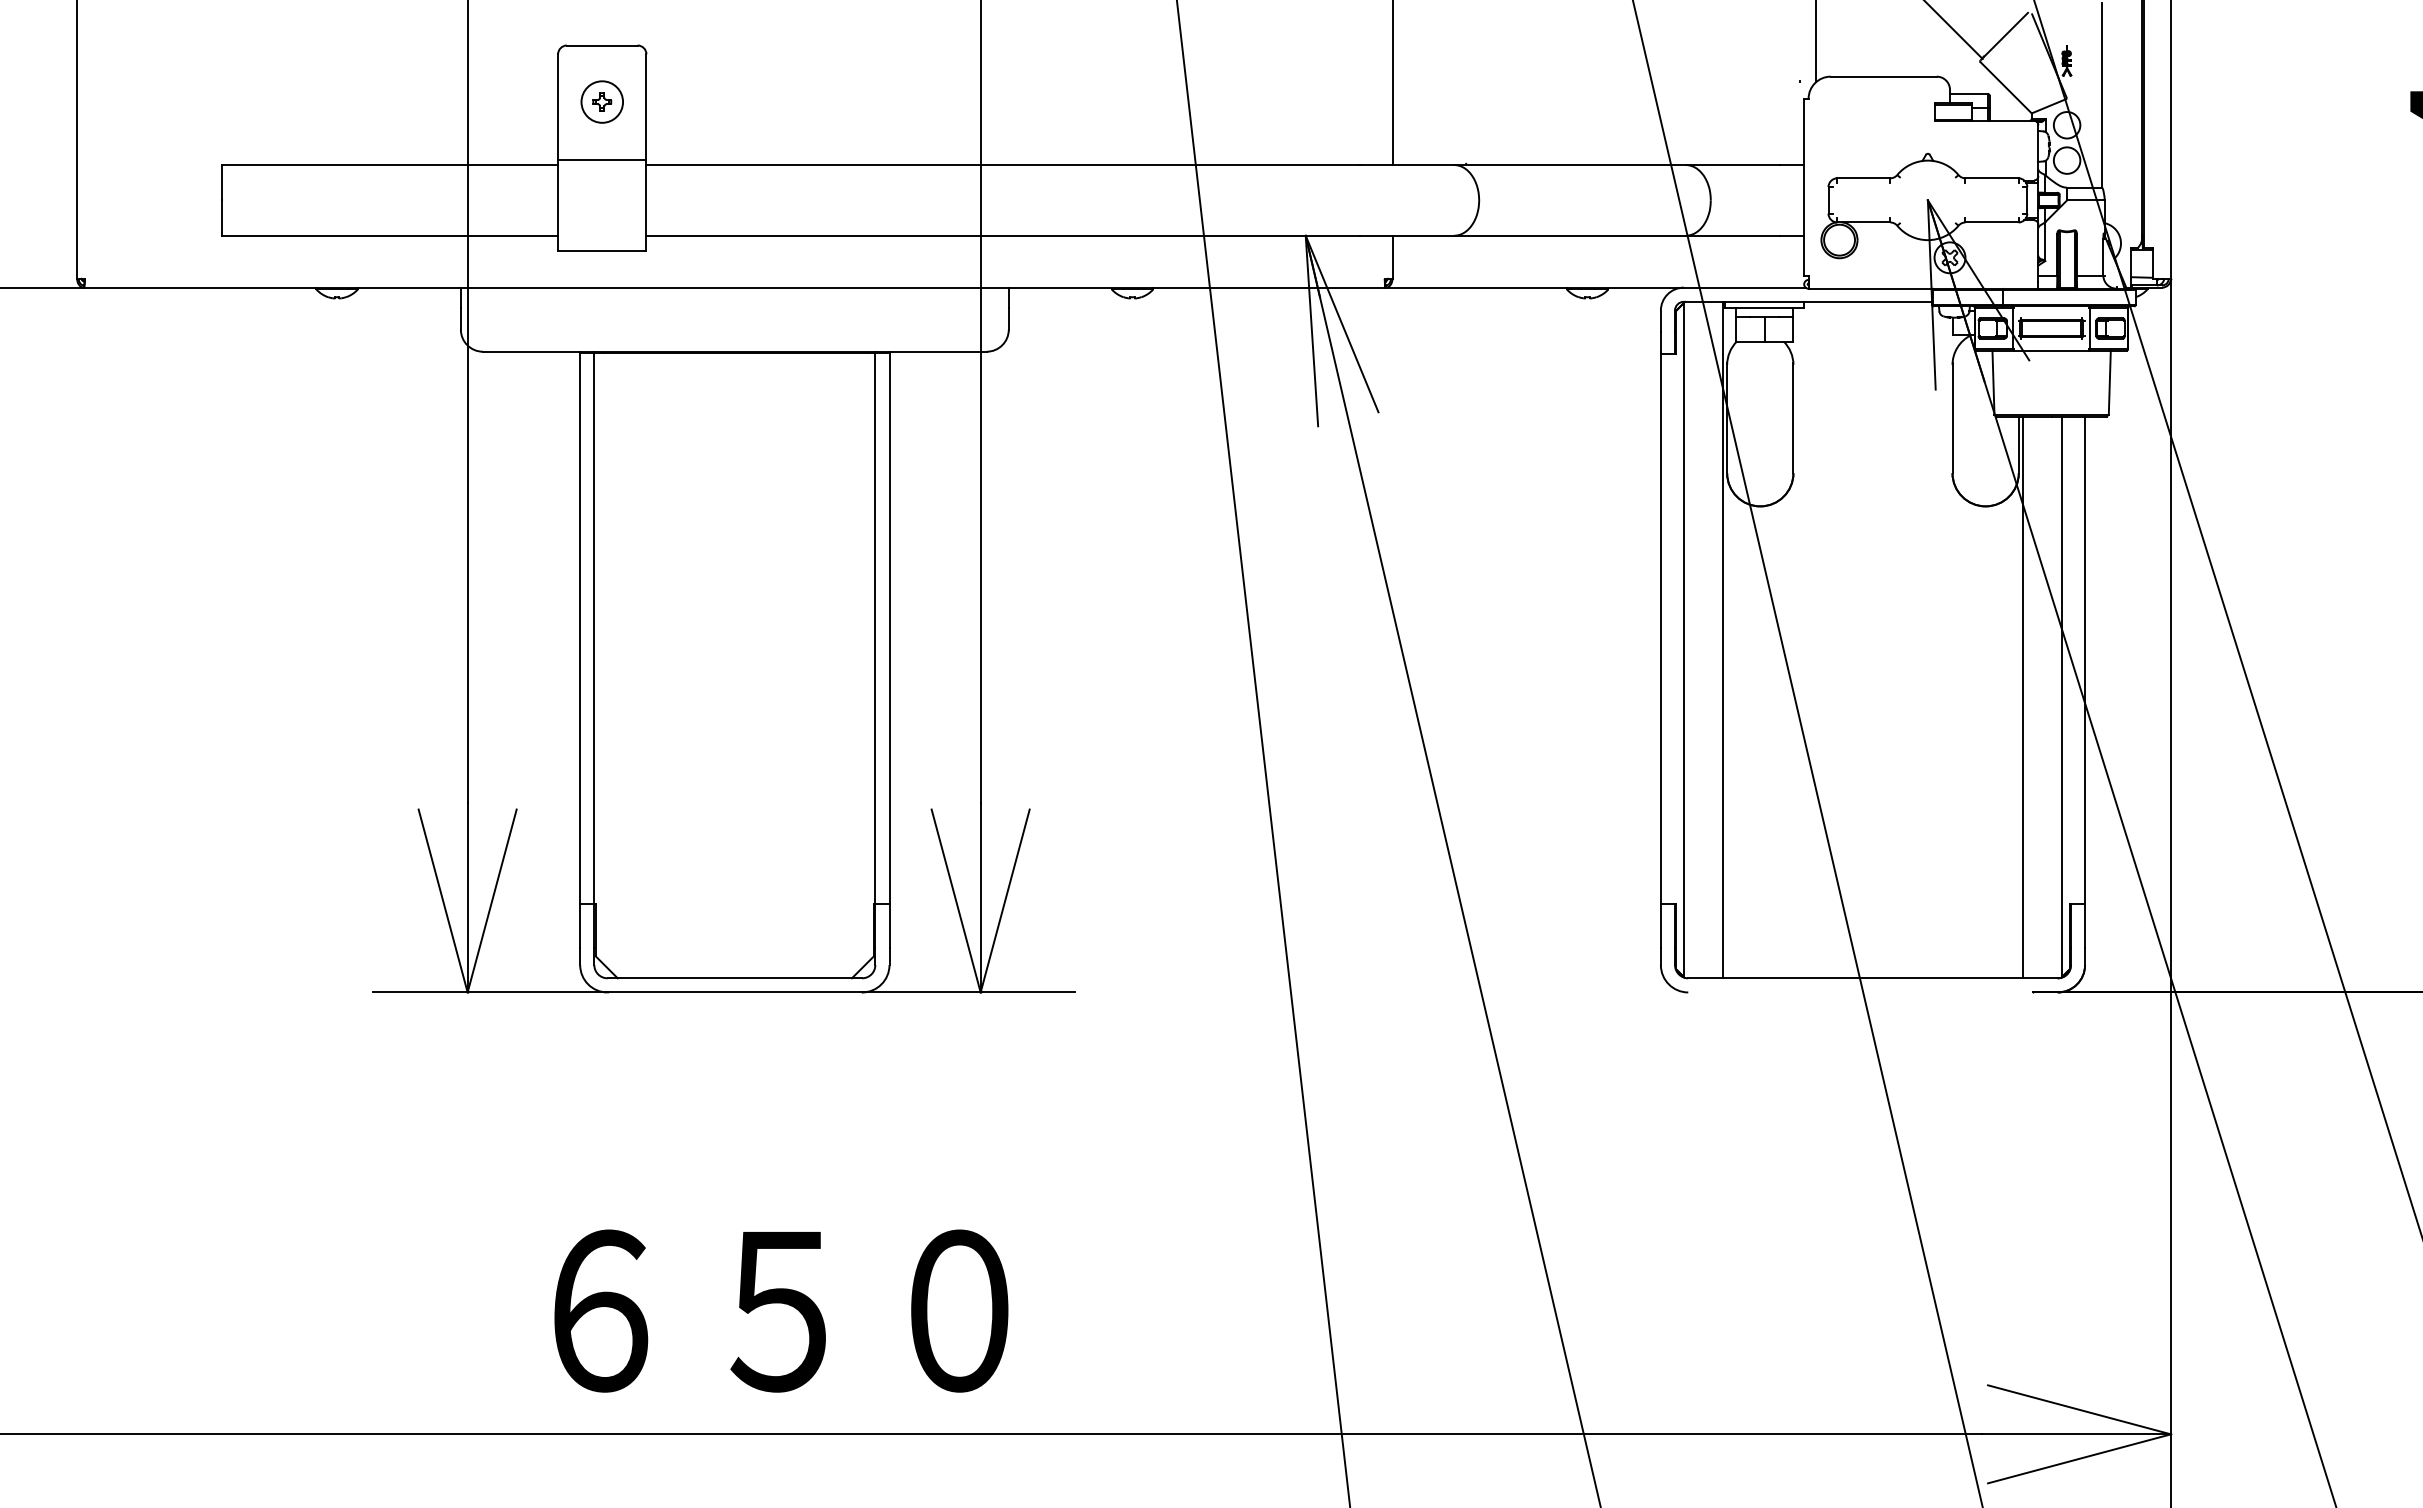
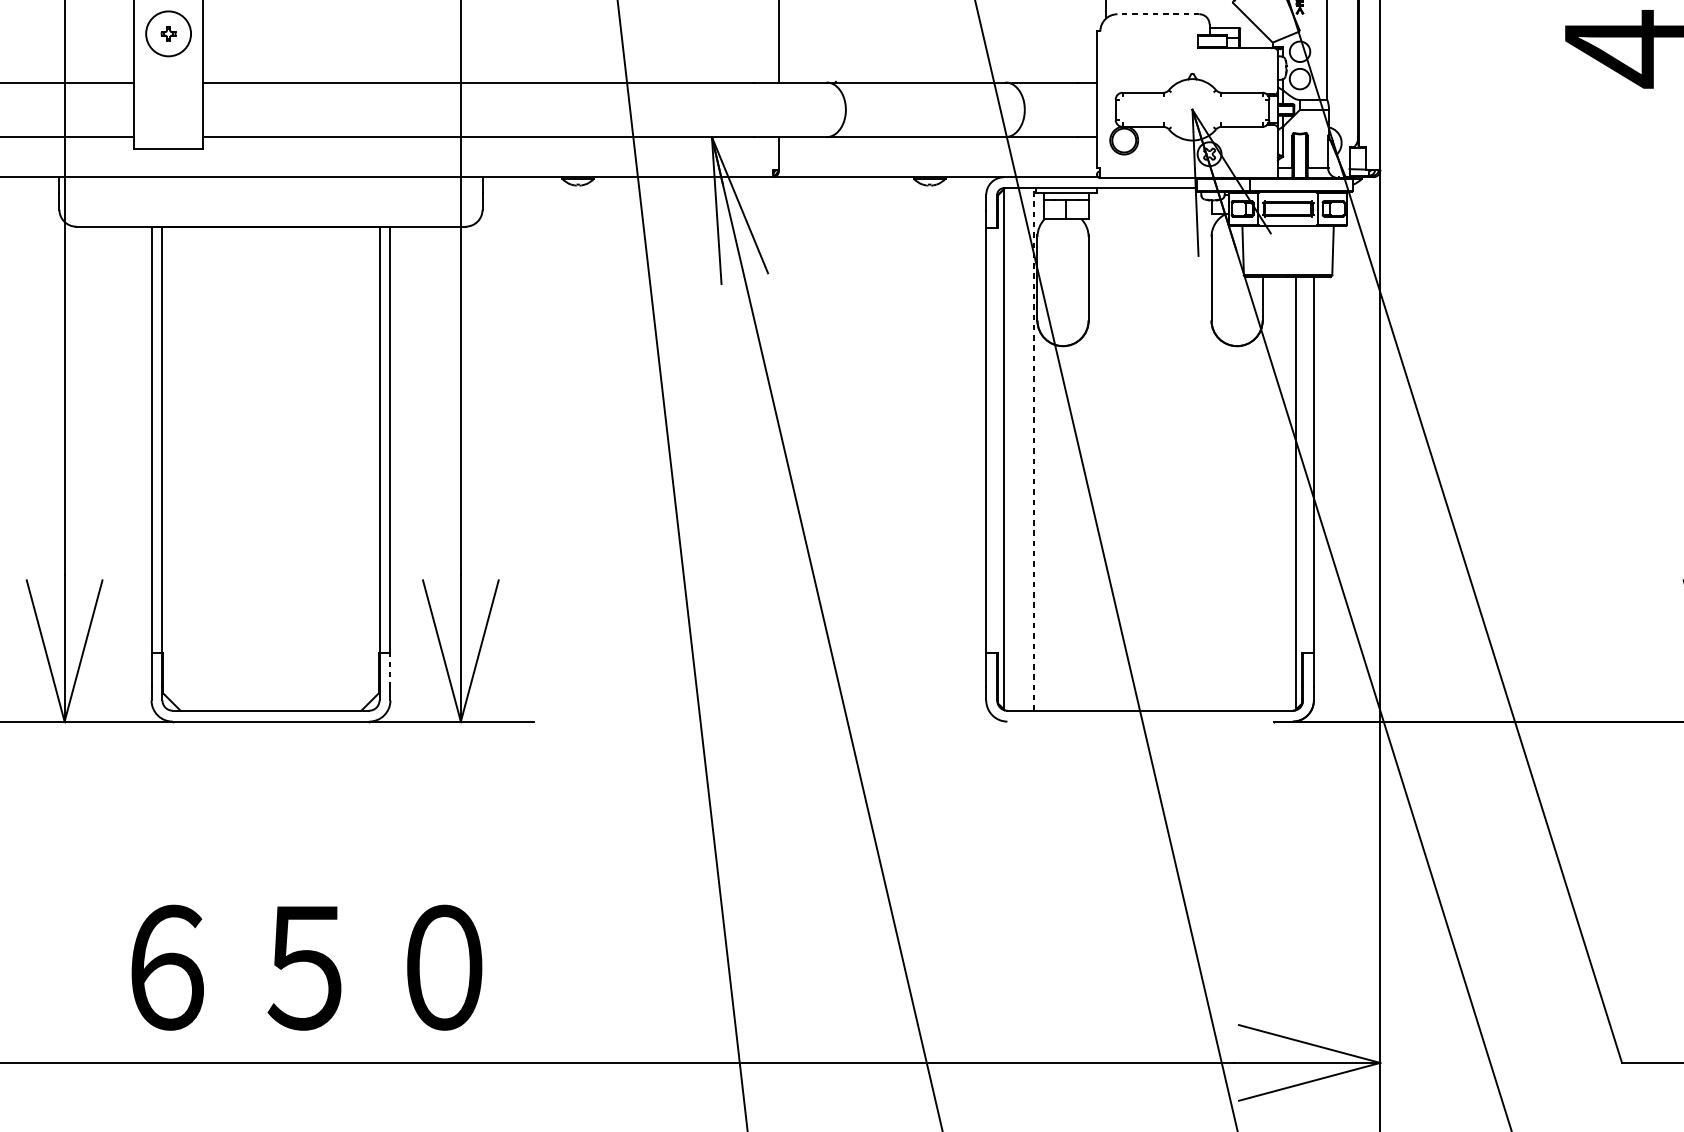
line: (1883, 76) -> (1158, 14), solid -> dashed
circle: (602, 101) -> (168, 33), size x1.4
line: (602, 160) -> (168, 79), removed
line: (1722, 639) -> (1033, 448), solid -> dashed
line: (2023, 697) -> (1266, 493), removed
line: (889, 925) -> (390, 669), solid -> dashed

